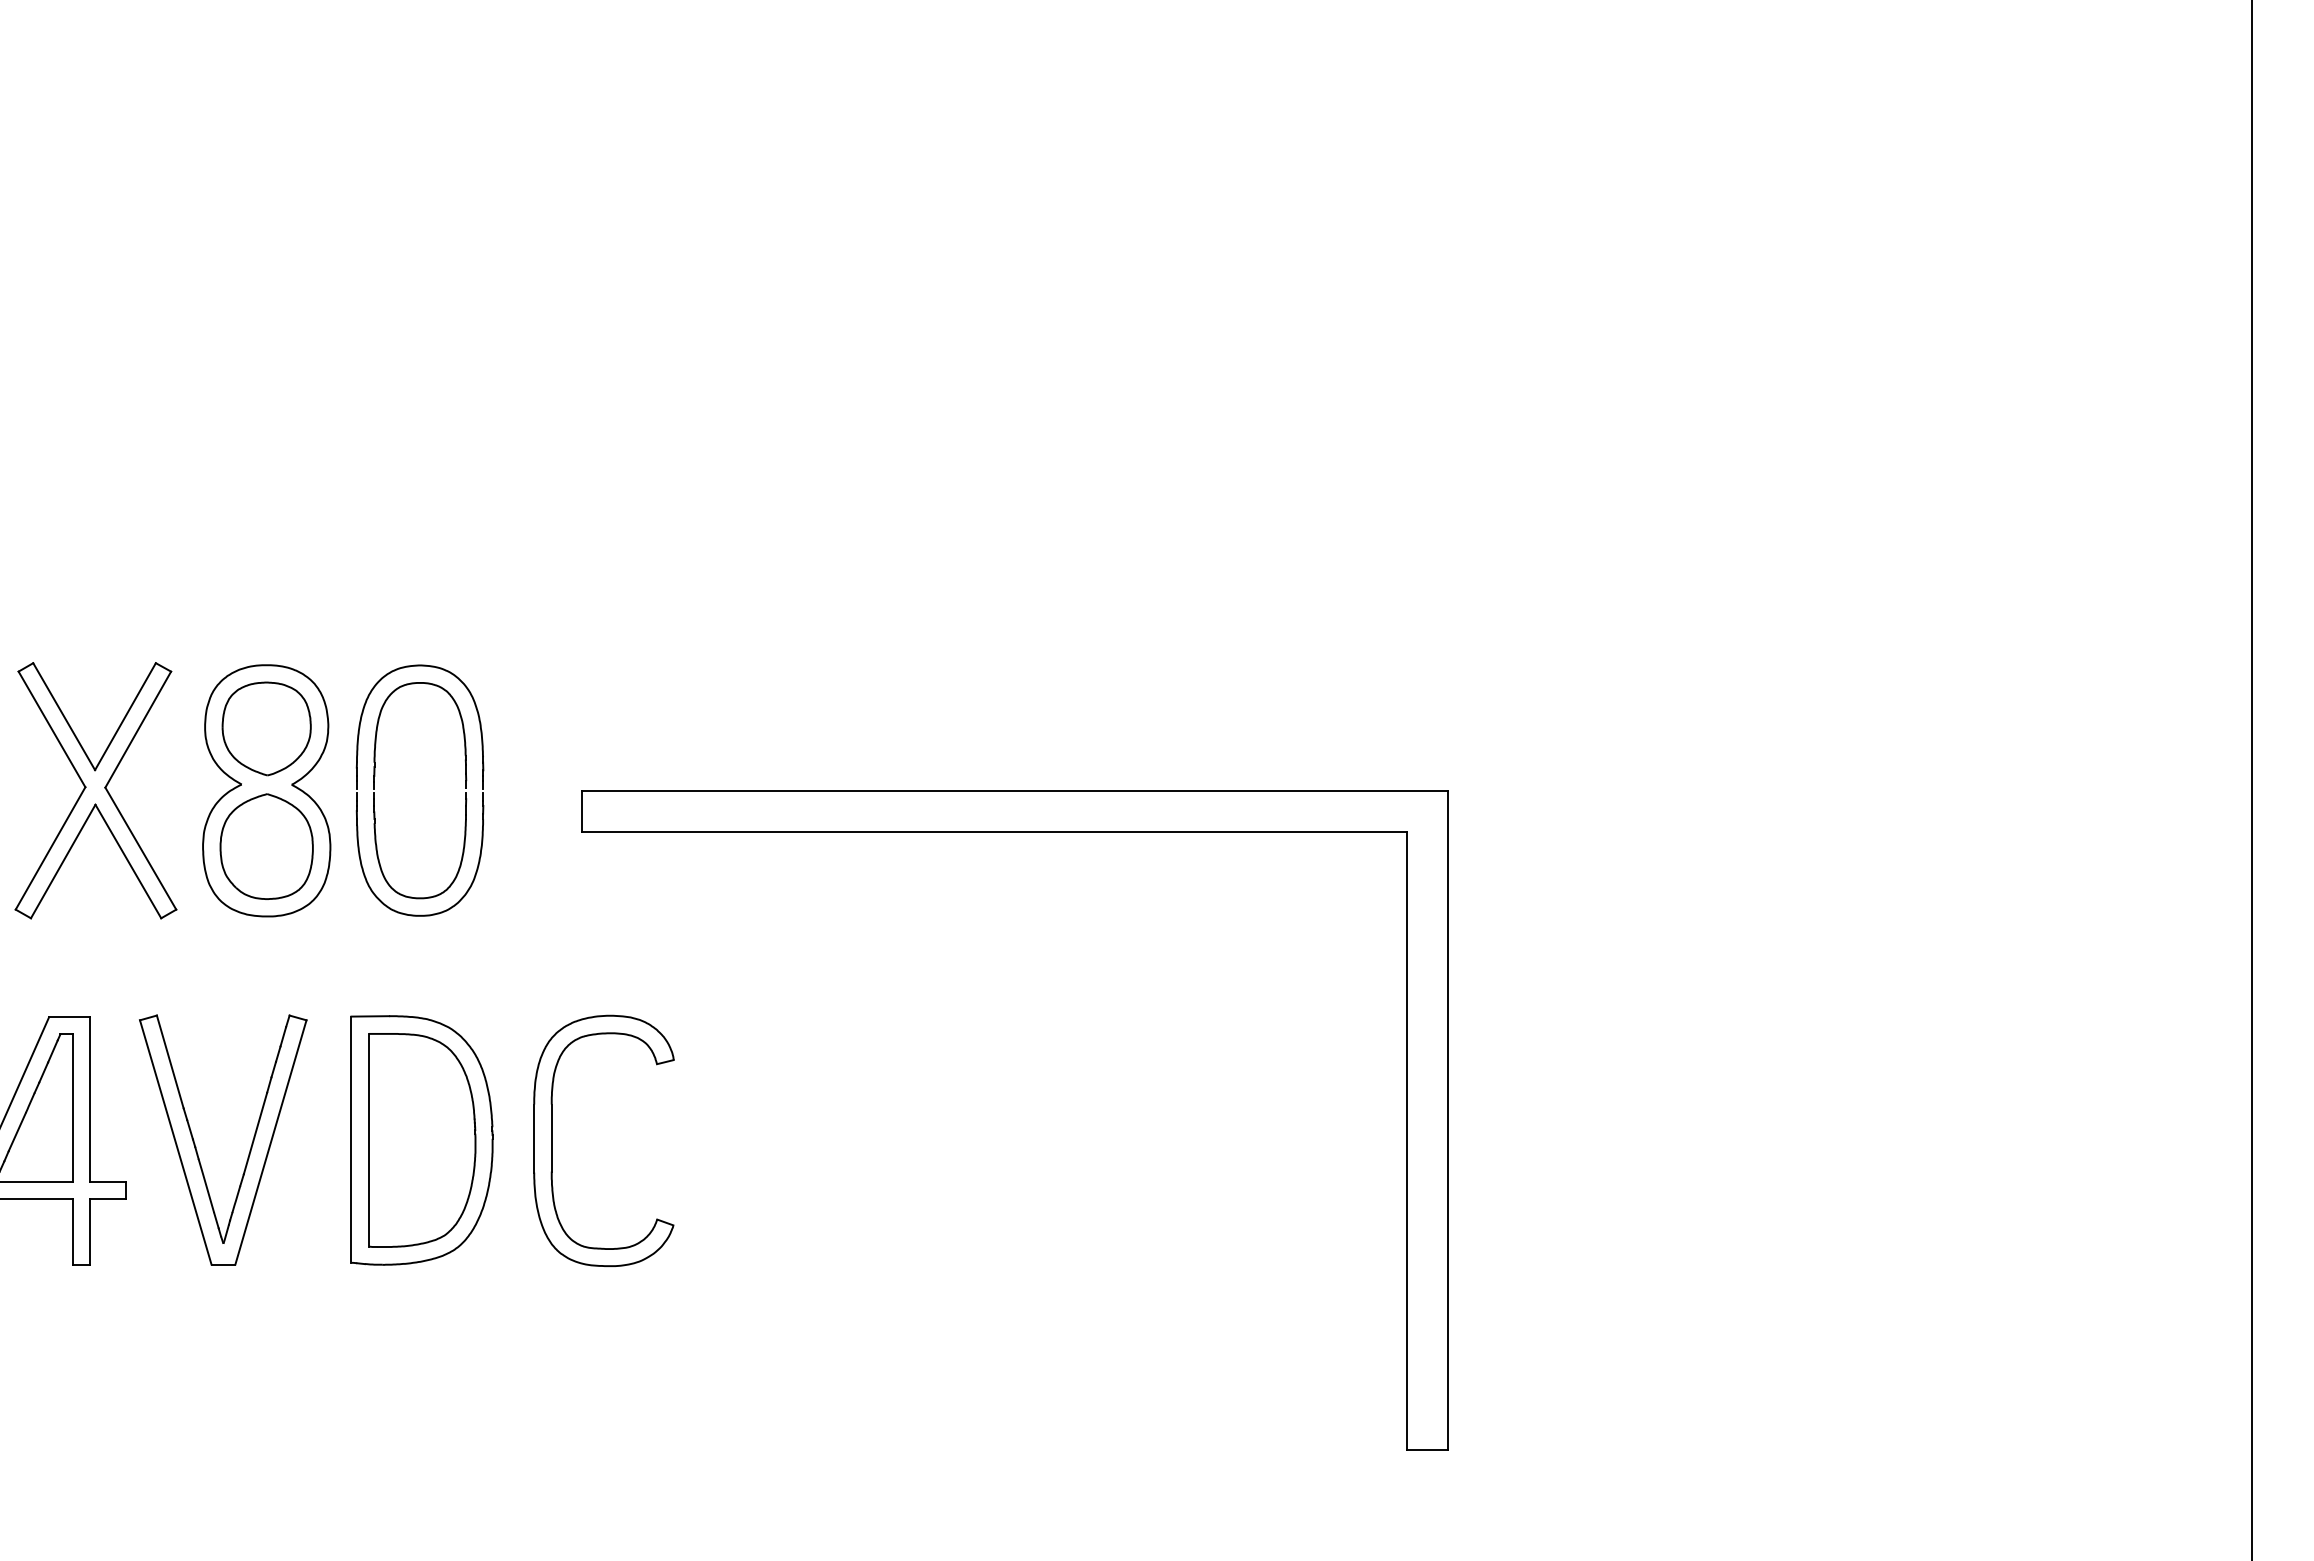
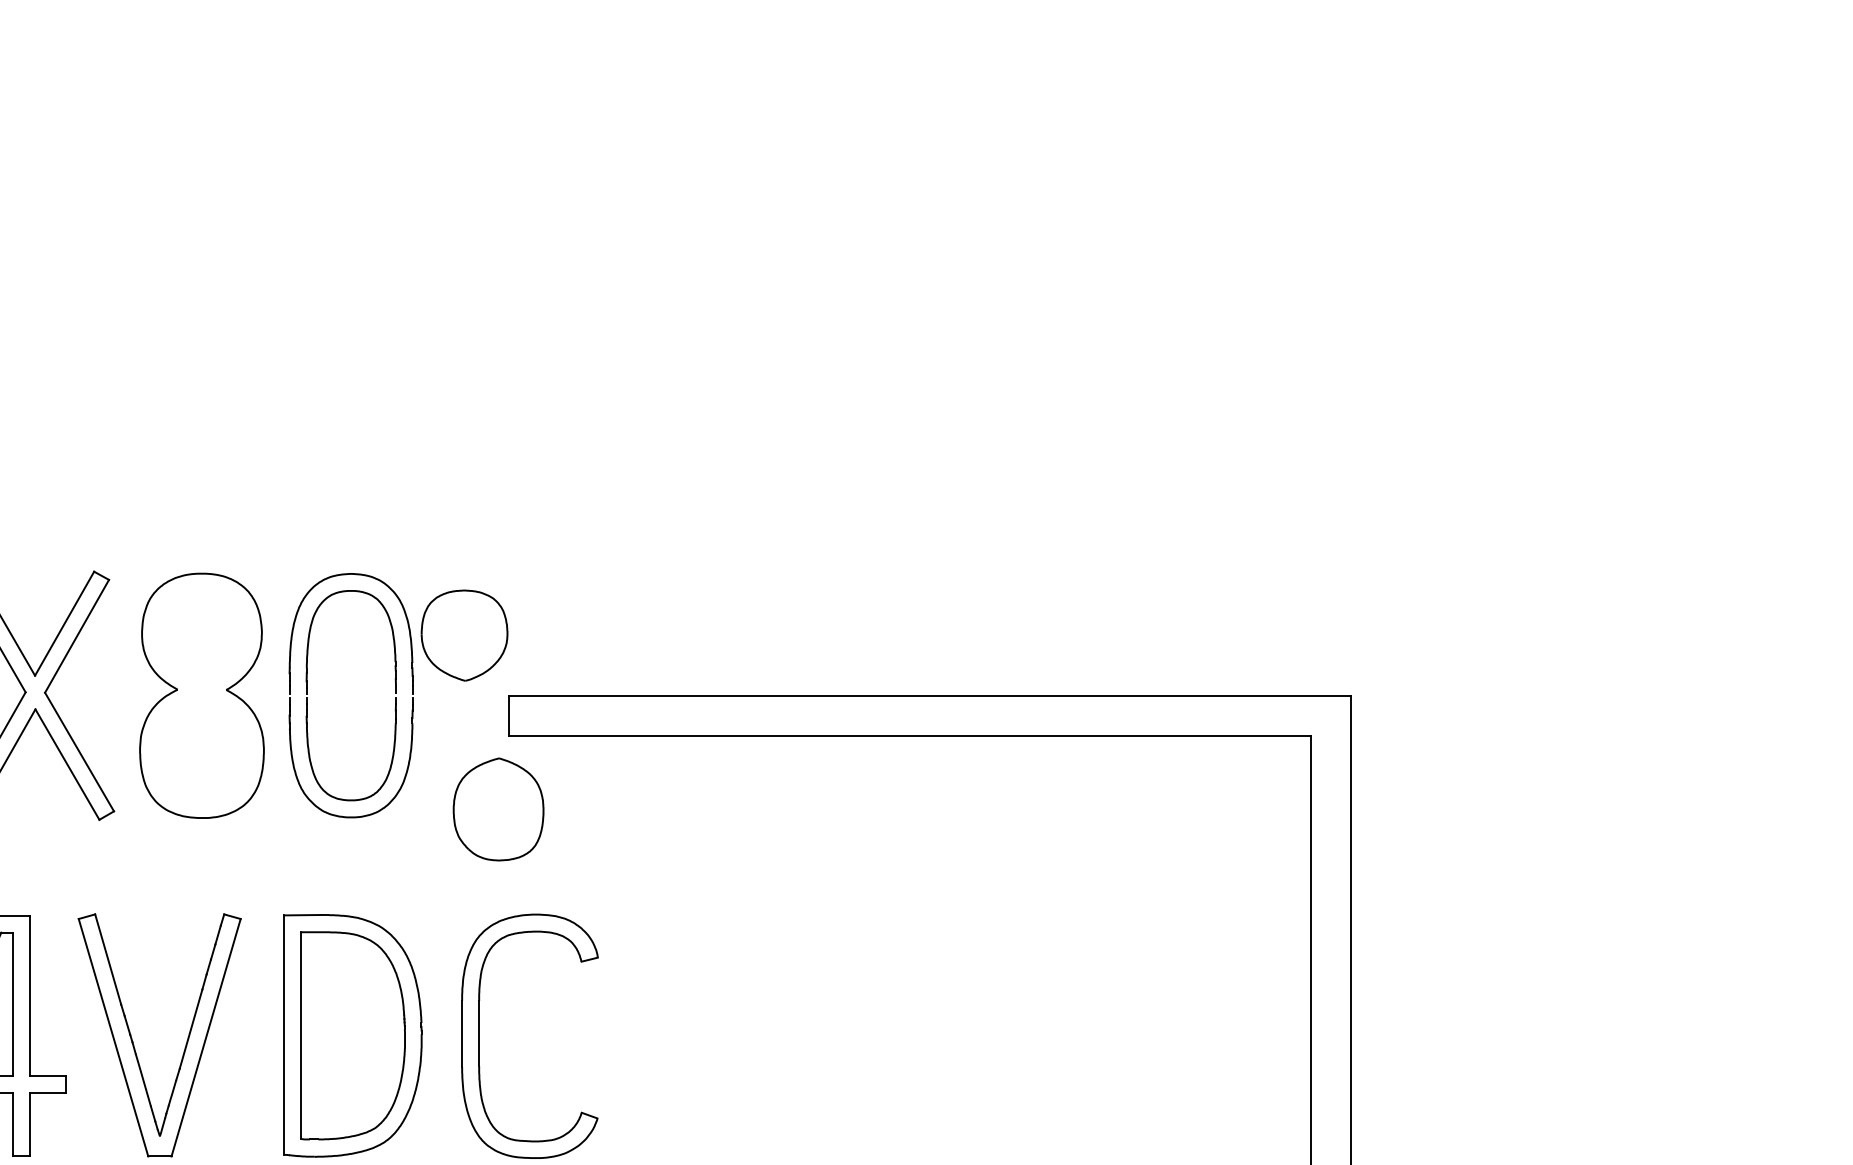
part: (266, 728) -> (464, 635), moved
part: (266, 846) -> (498, 809), moved

